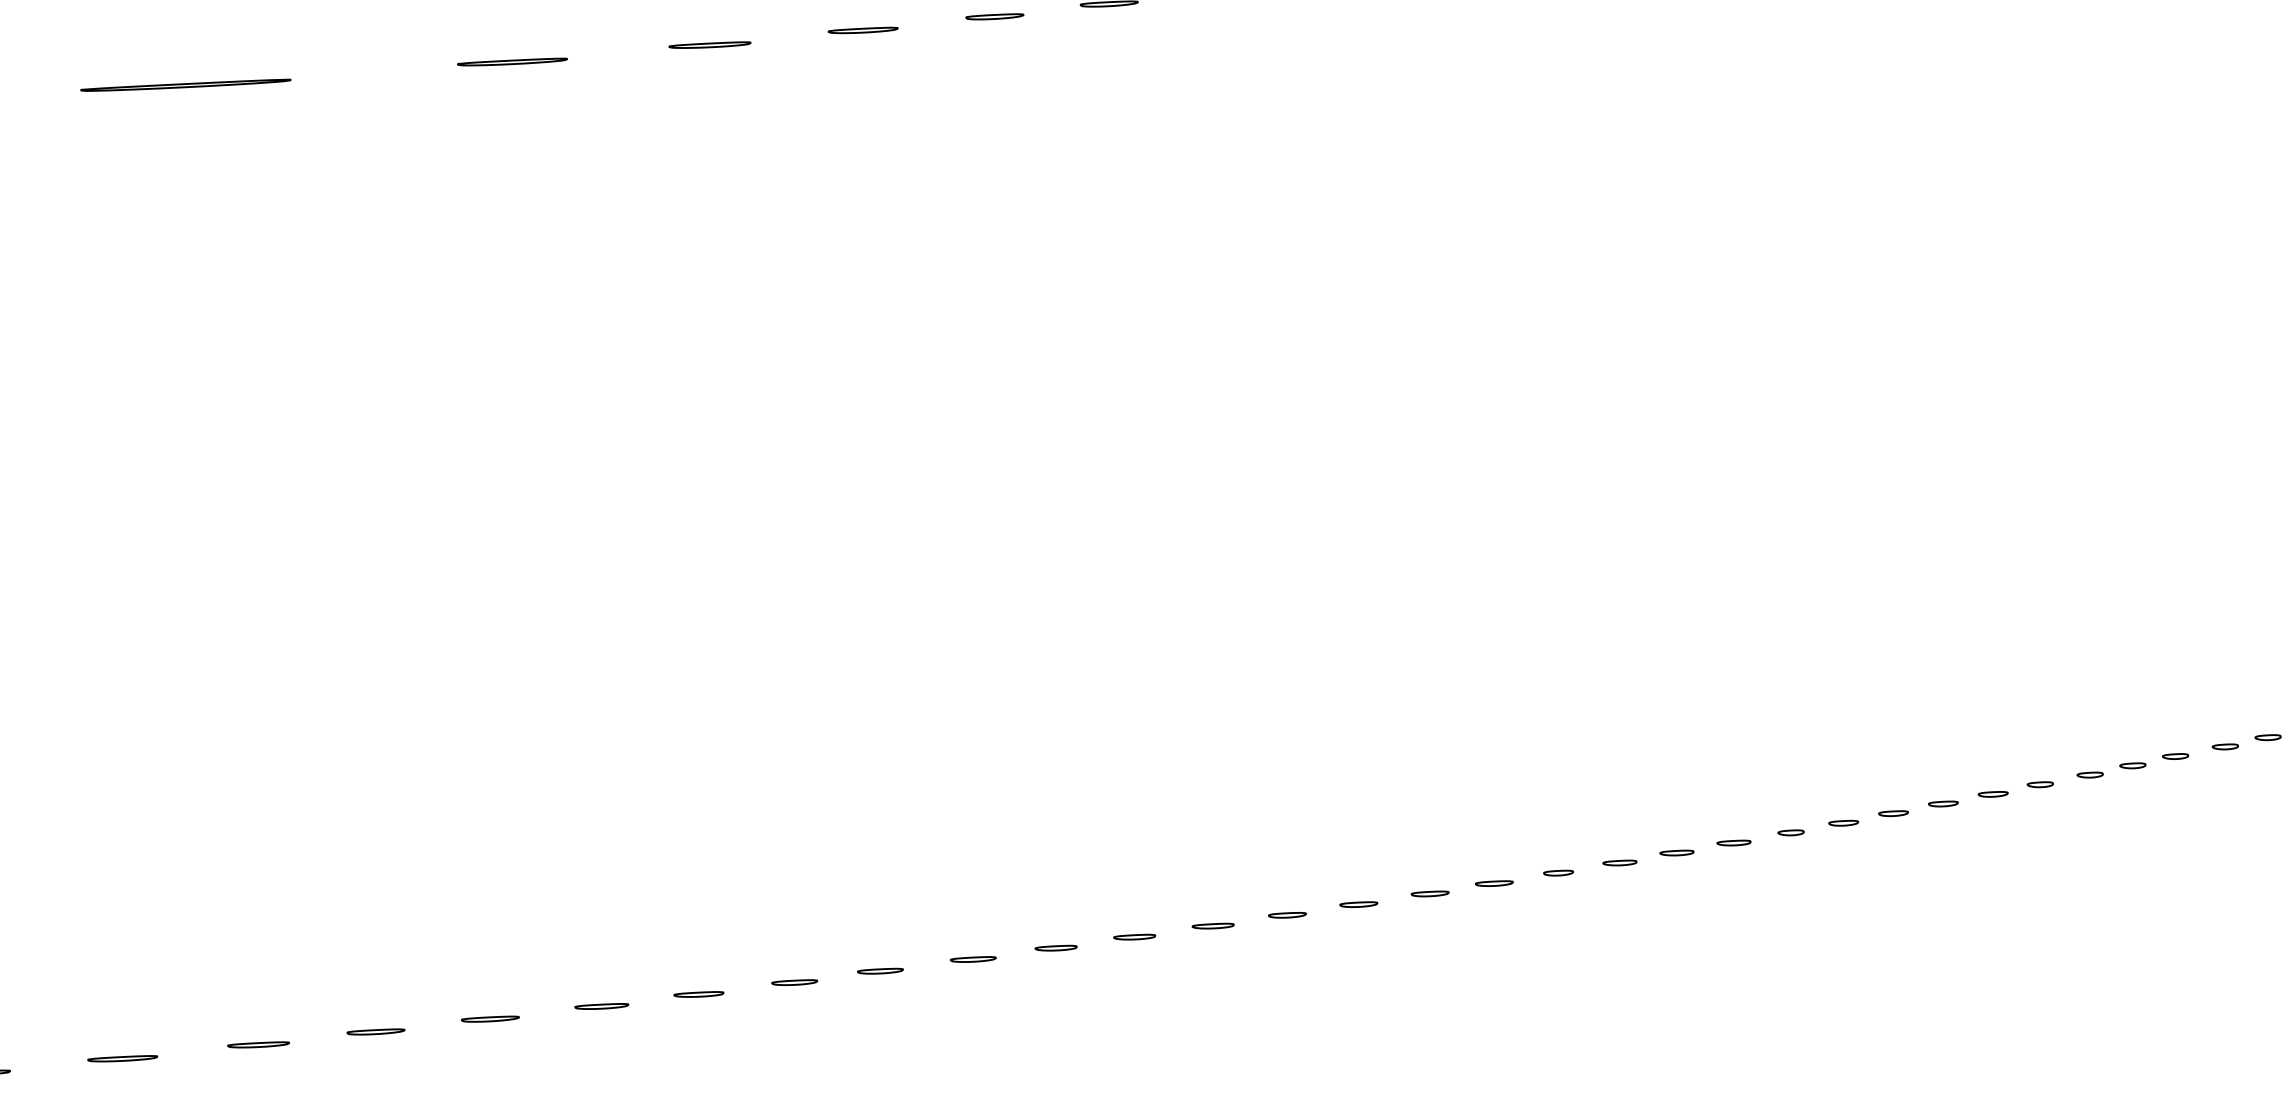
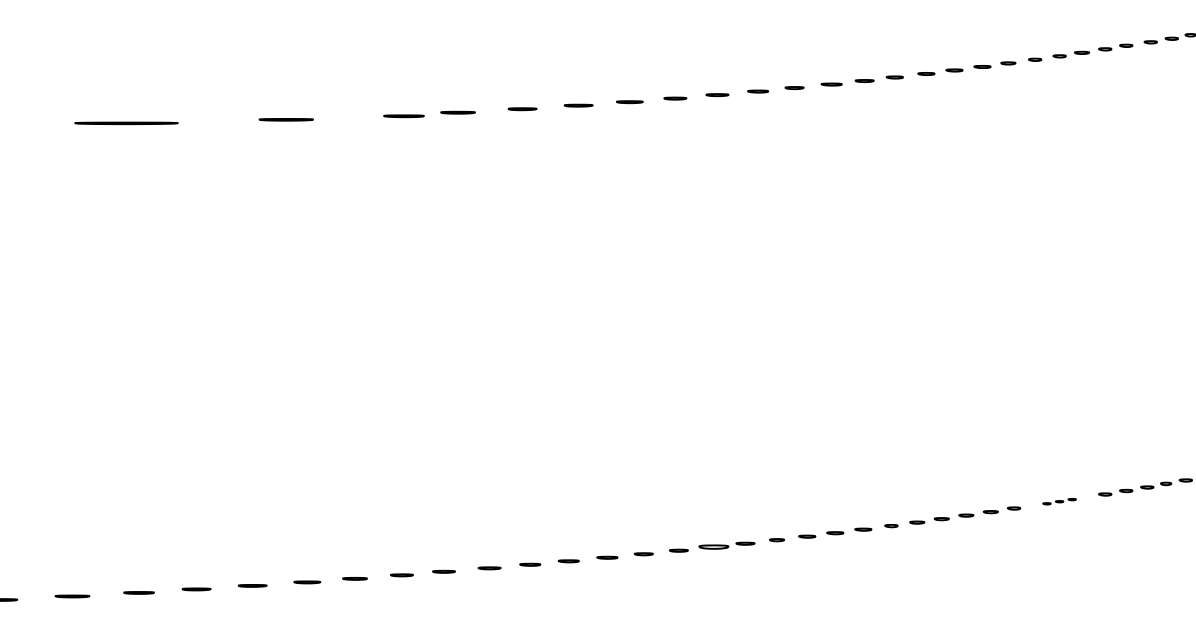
line: (708, 45) -> (403, 116), moved
part: (2132, 765) -> (1059, 501), size x0.6
part: (1429, 894) -> (713, 547), size x1.6

